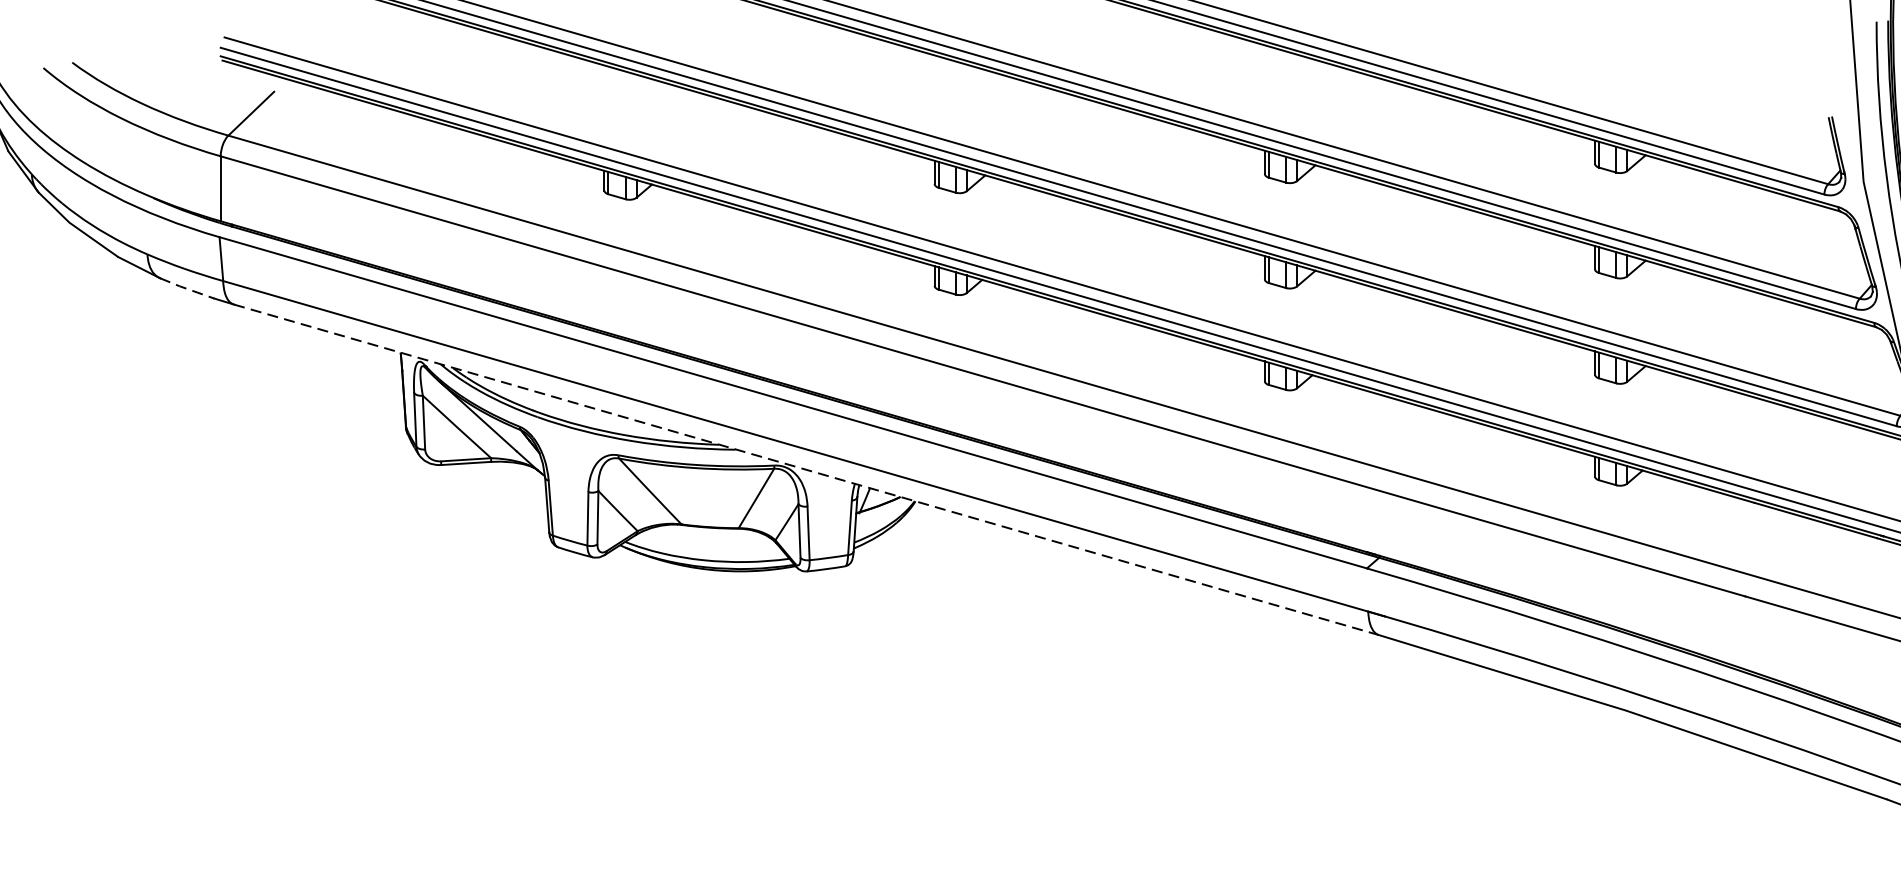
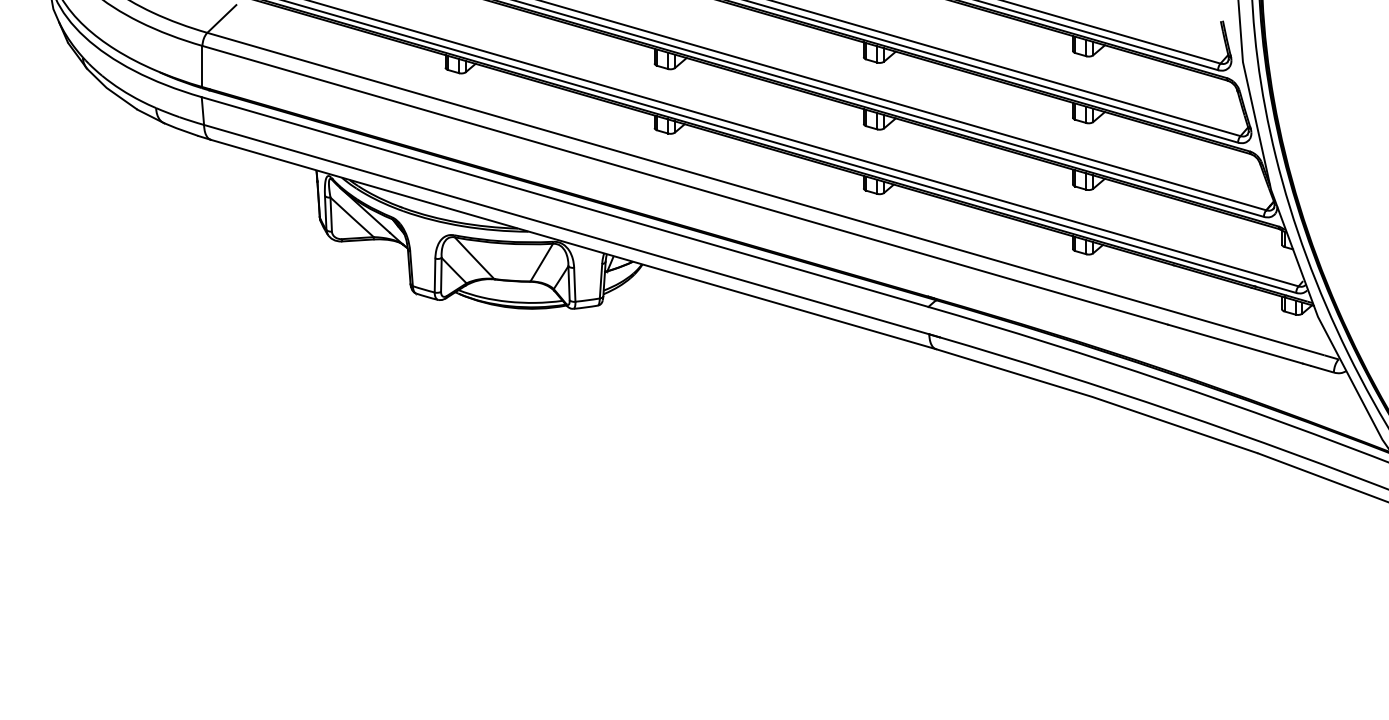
line: (187, 288) -> (181, 129), dashed -> solid
line: (808, 469) -> (574, 244), dashed -> solid

